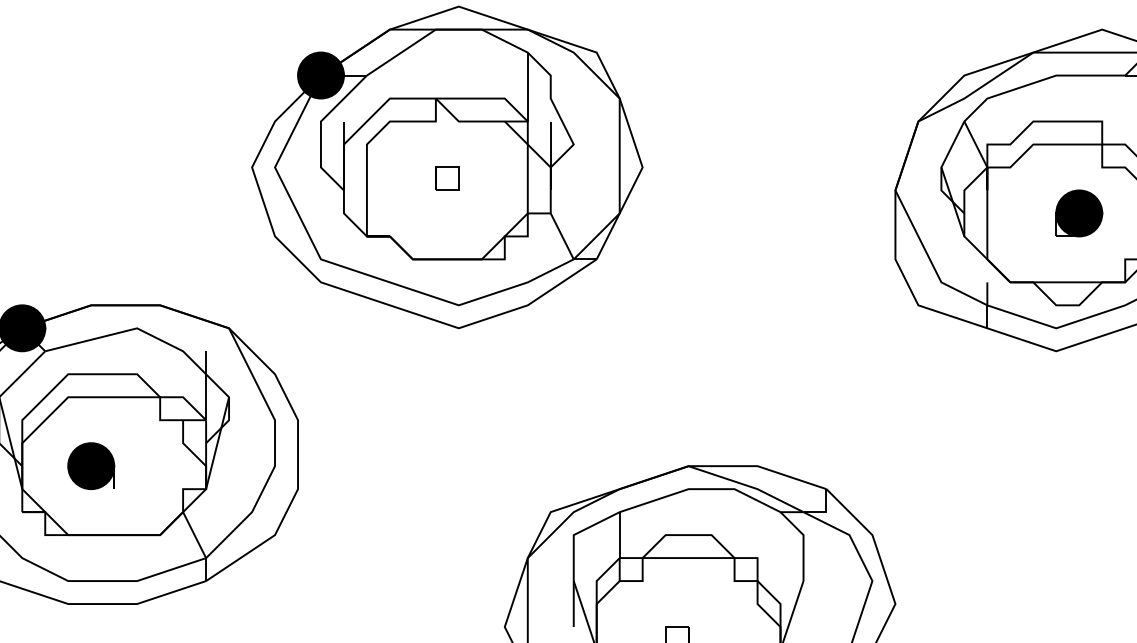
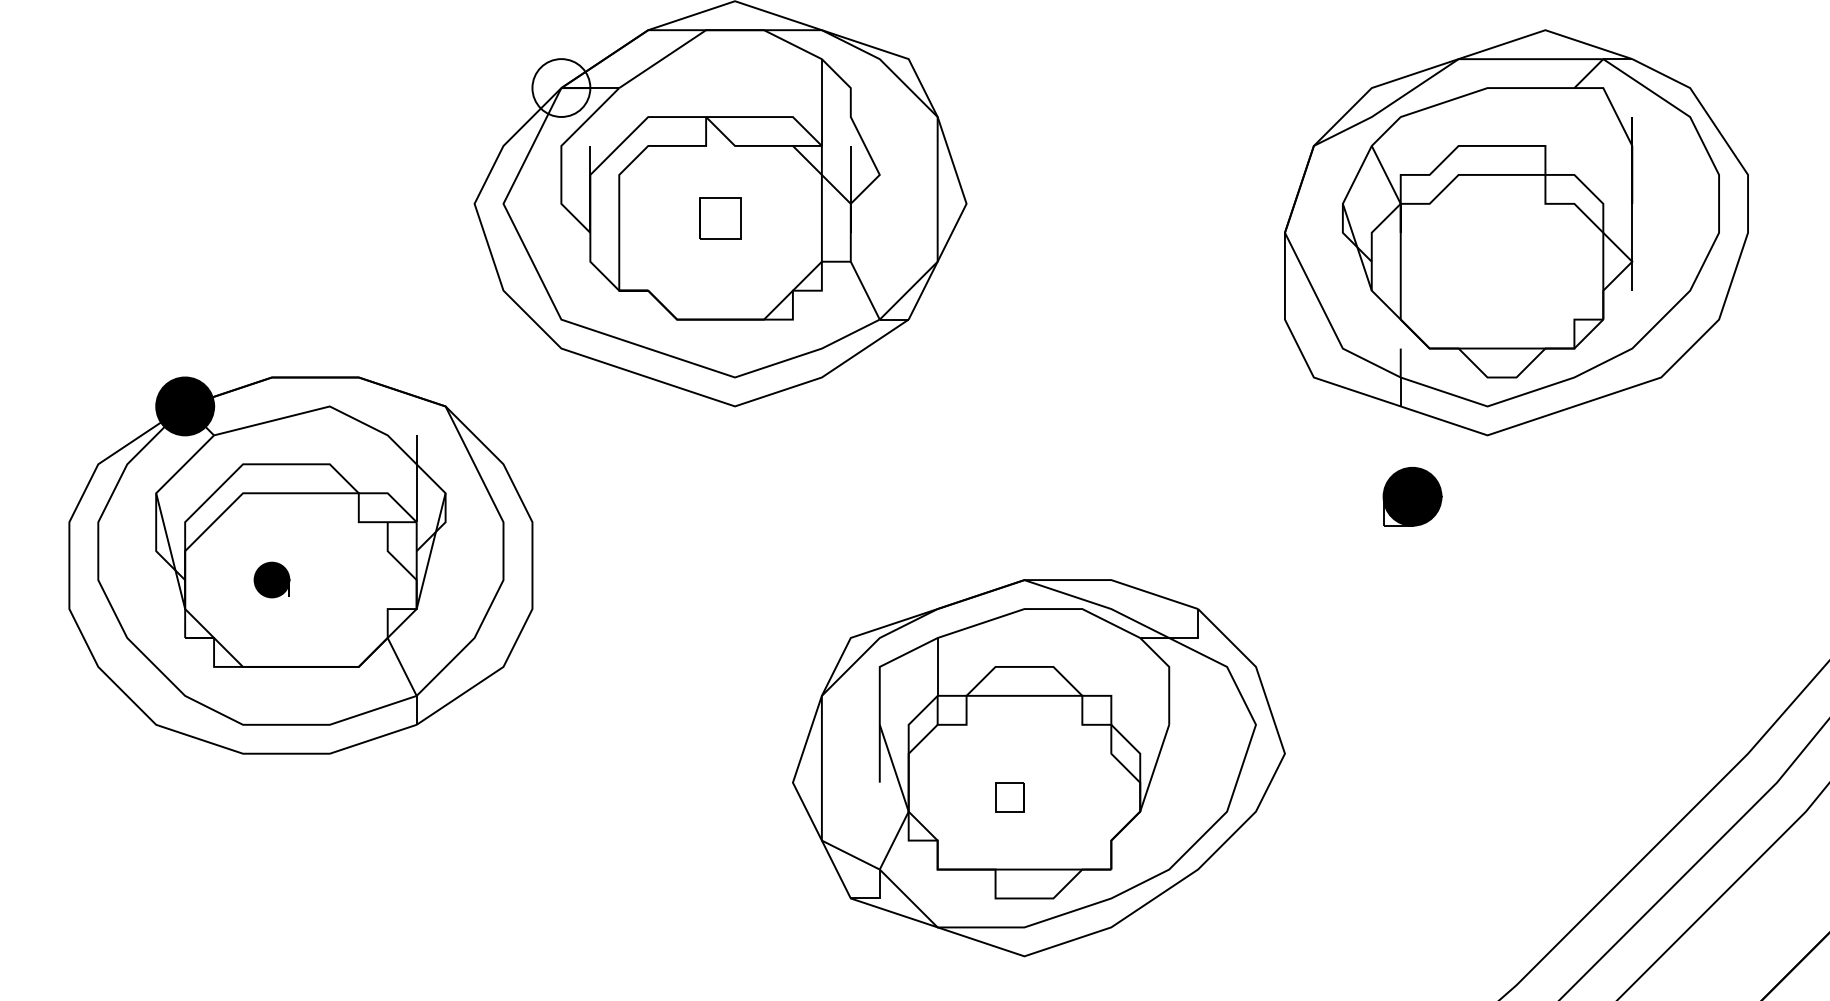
fill: (321, 75) -> (561, 87), removed
part: (447, 179) -> (720, 218), size x1.4
part: (1079, 213) -> (1412, 496), moved
part: (90, 465) -> (271, 579), size x0.6

